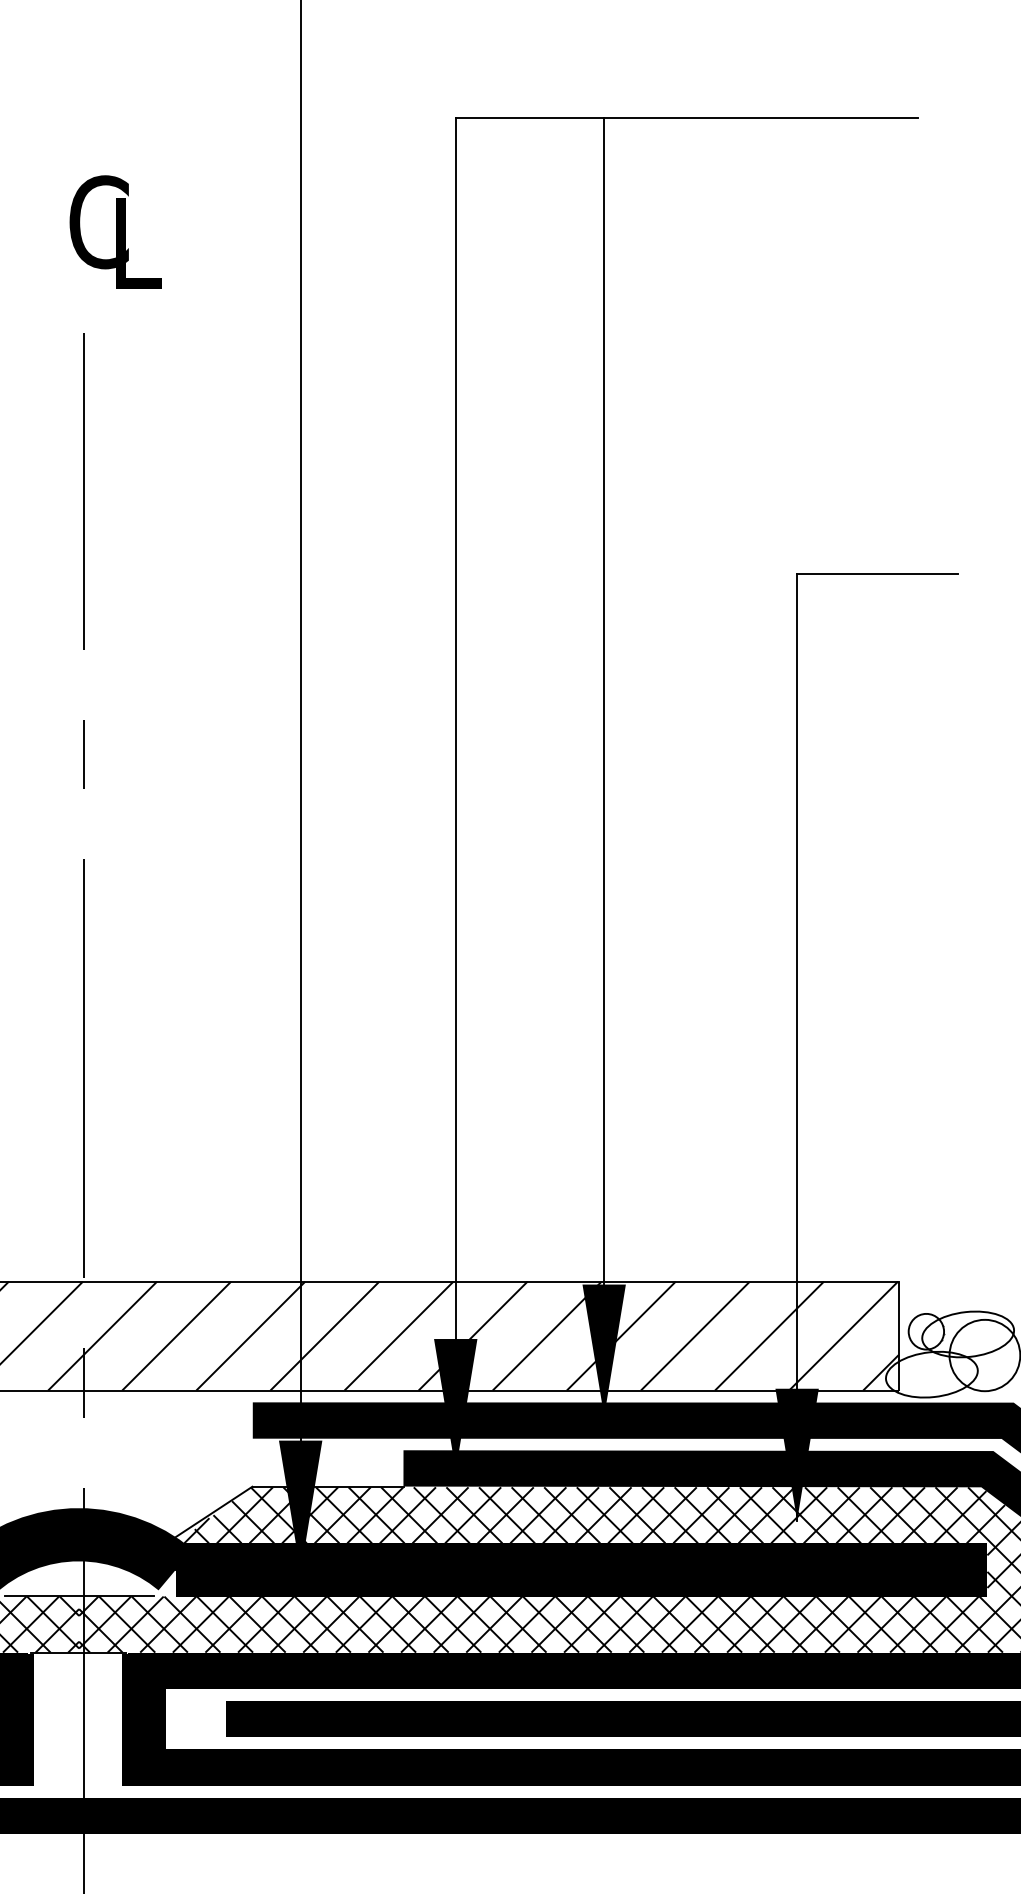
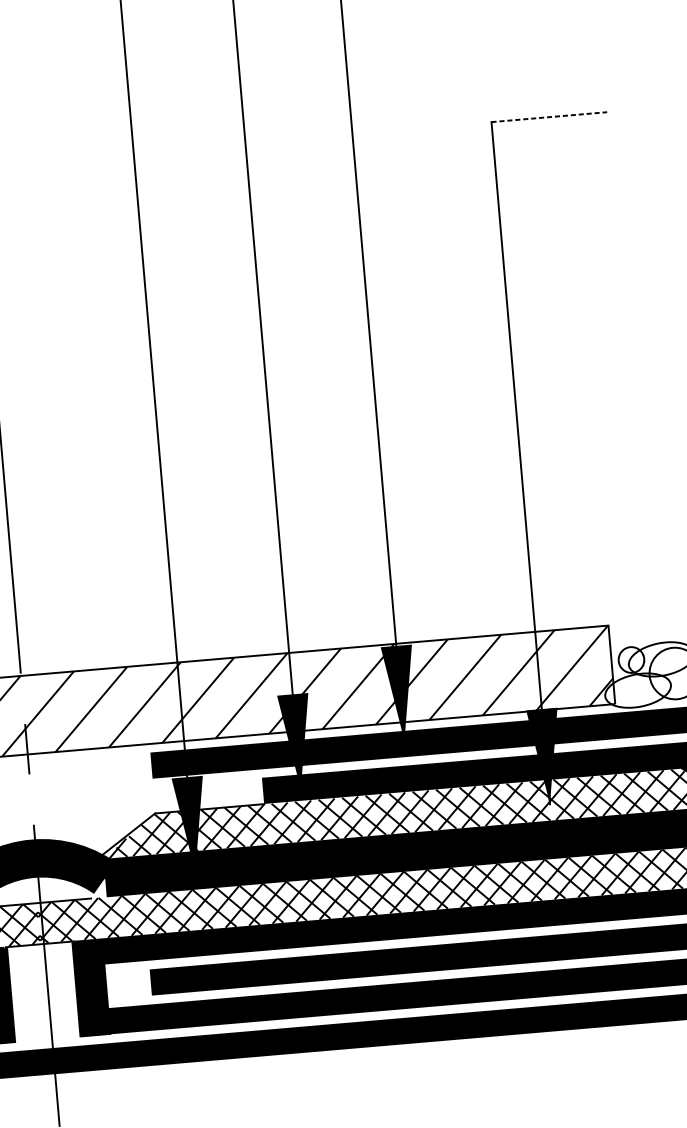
line: (877, 574) -> (549, 117), solid -> dashed

